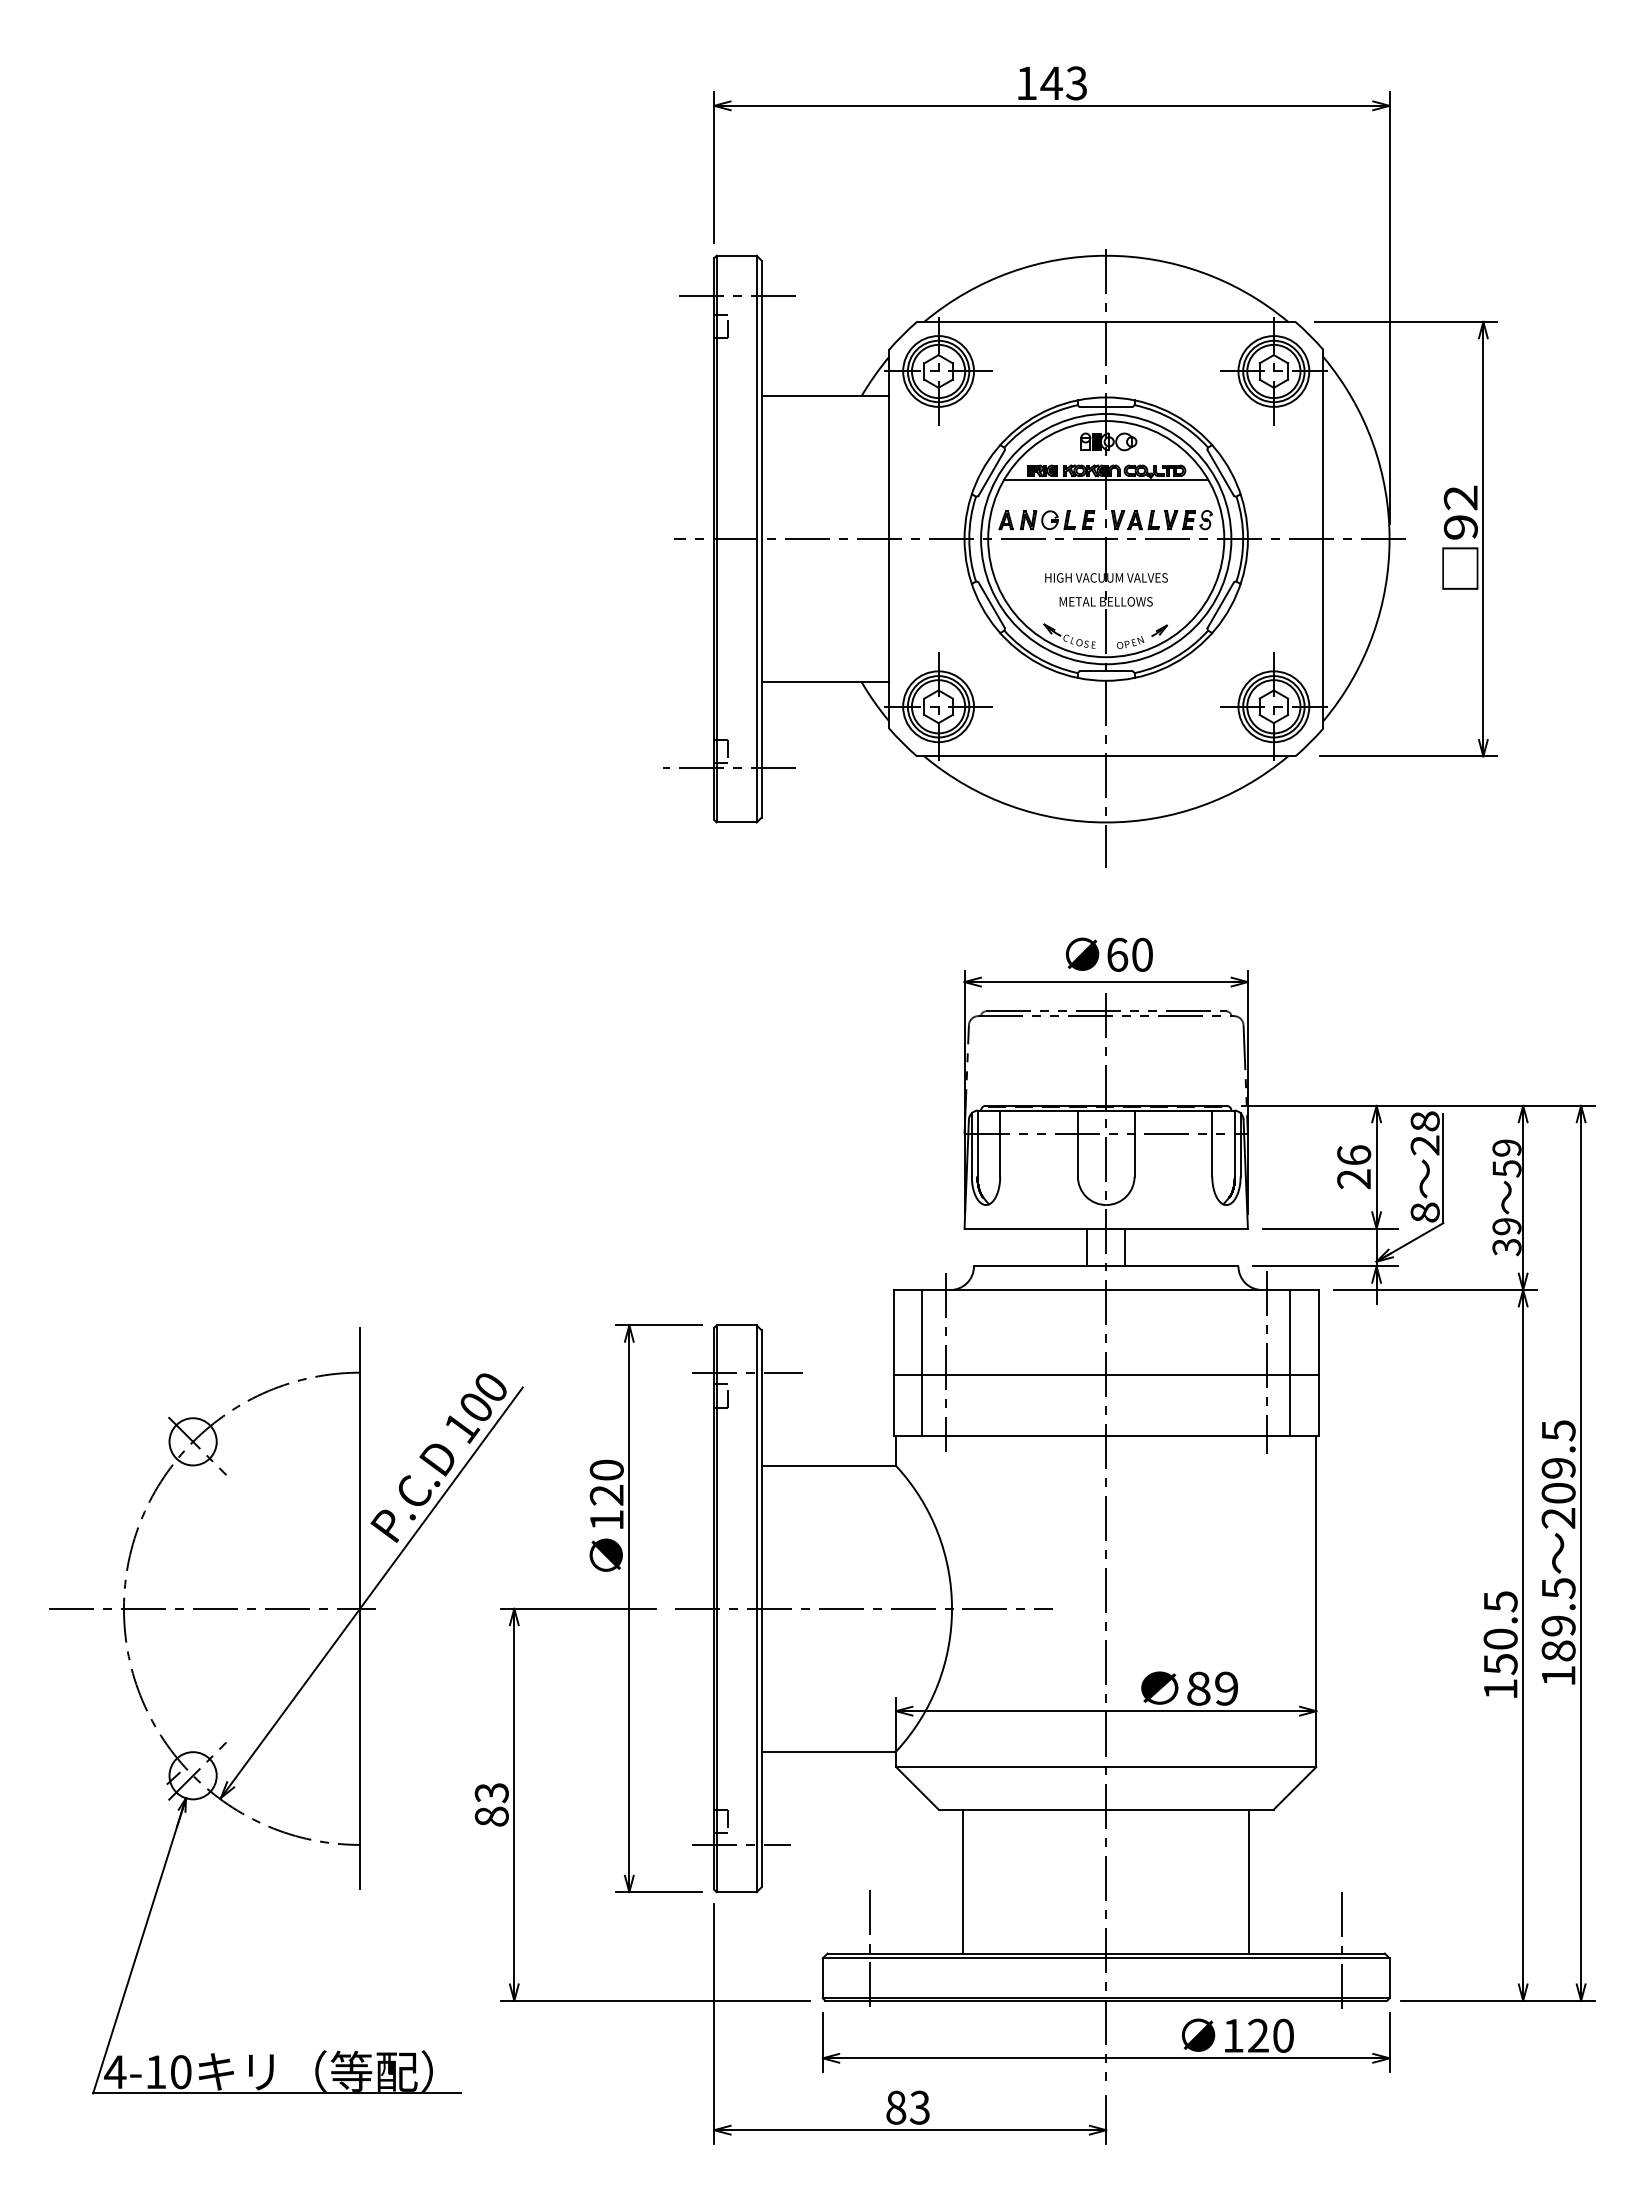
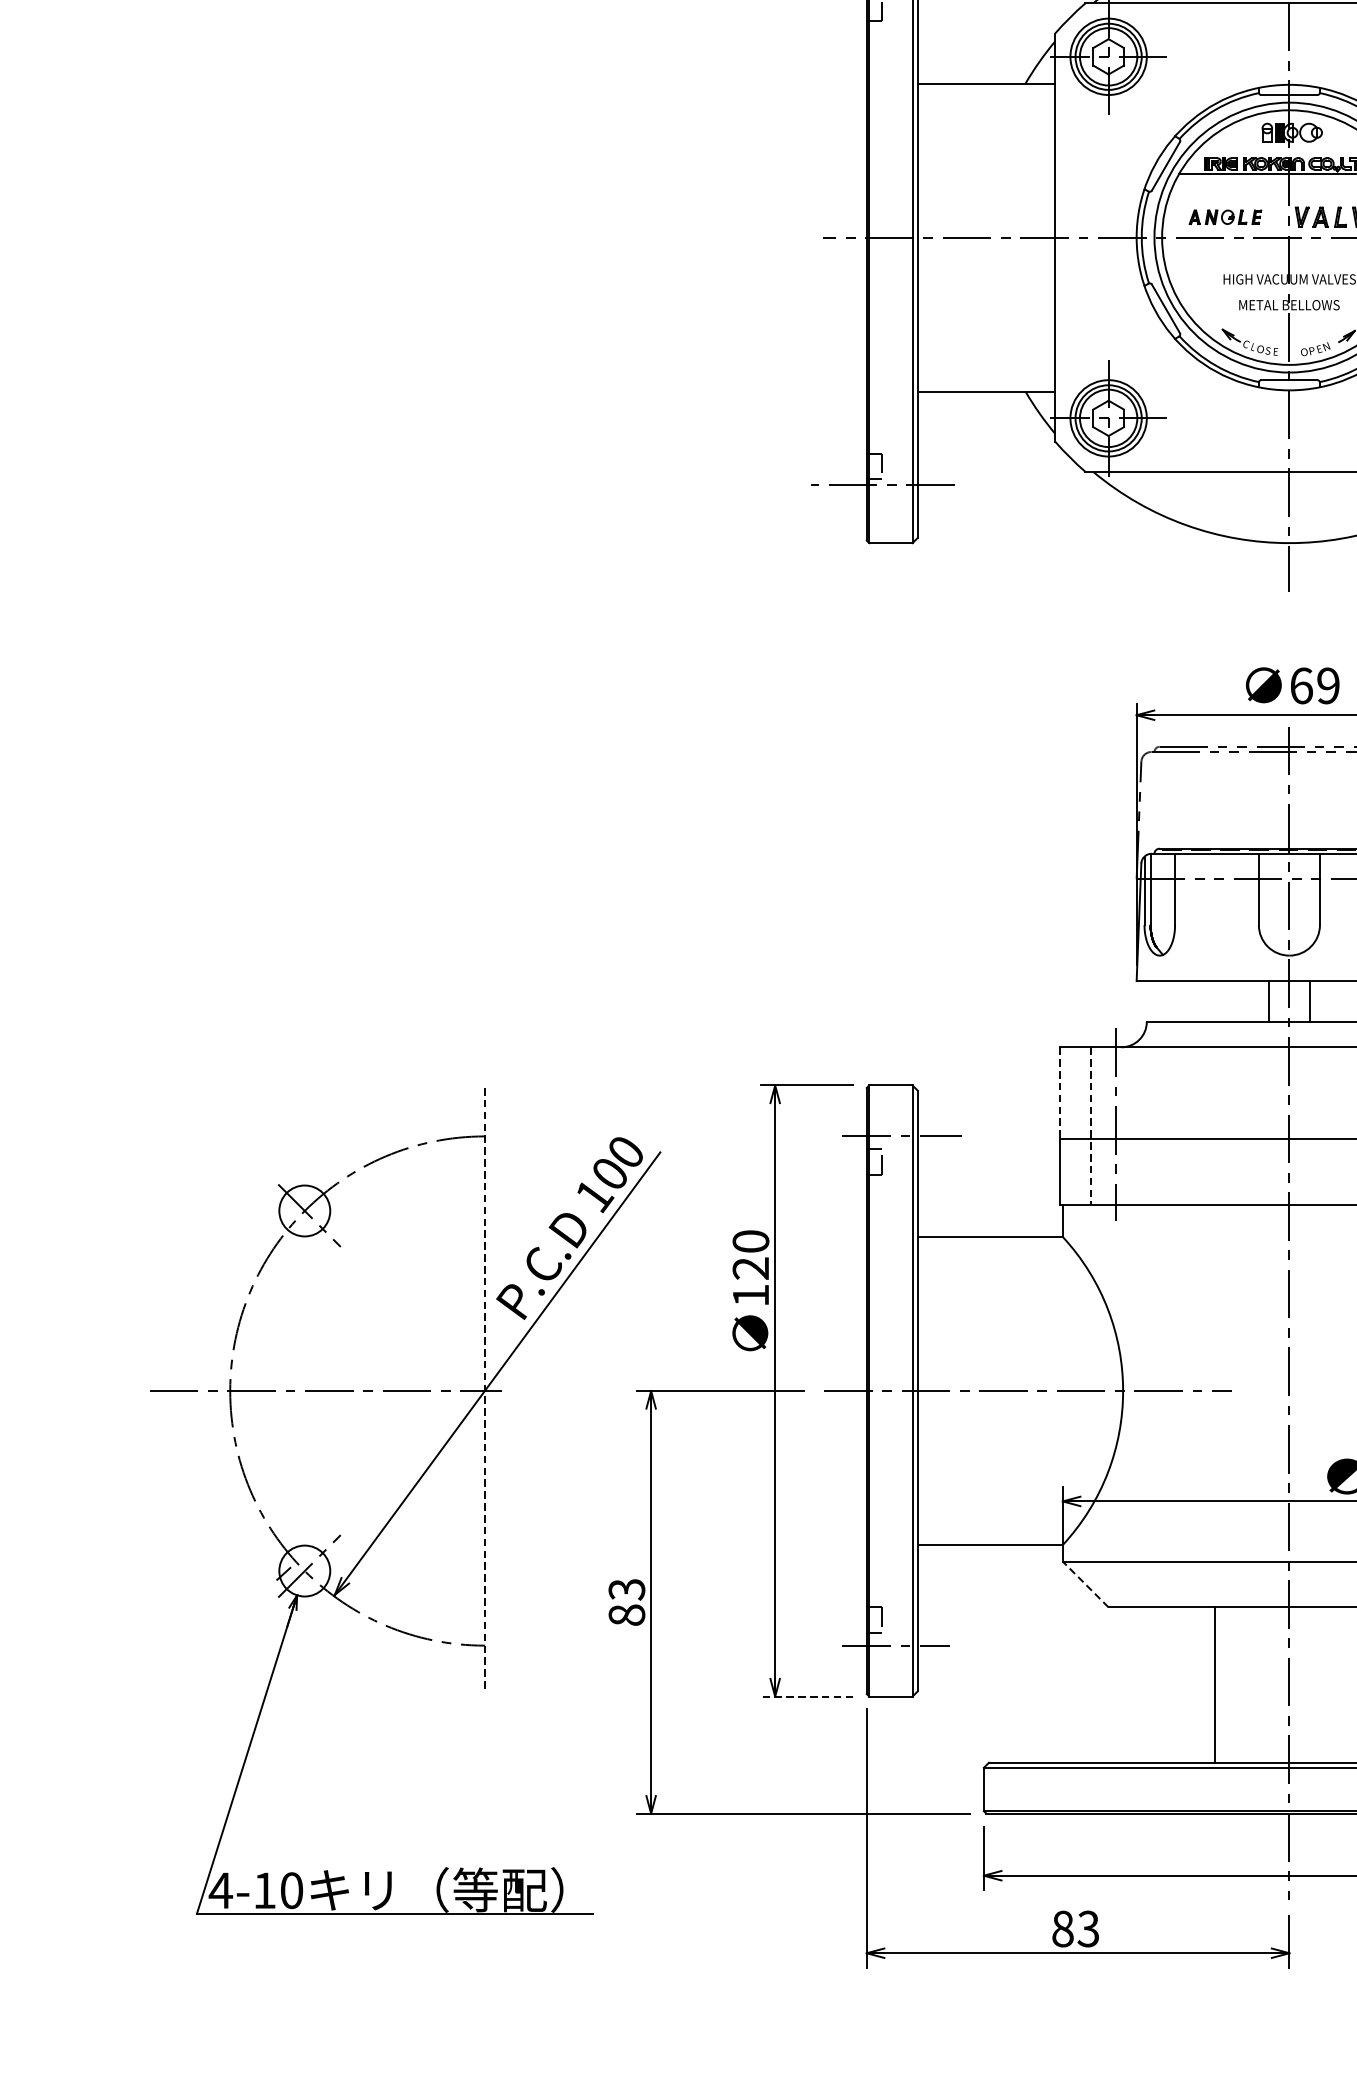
part: (1046, 520) -> (1225, 217), size x0.7
text: (1142, 954) -> (1328, 685), 60 -> 69
line: (893, 1332) -> (1060, 1093), solid -> dashed
line: (922, 1363) -> (1091, 1126), solid -> dashed
line: (360, 1608) -> (485, 1390), solid -> dashed
line: (916, 1787) -> (1084, 1583), solid -> dashed
line: (963, 1881) -> (1215, 1685), moved
line: (658, 1892) -> (806, 1696), solid -> dashed
line: (870, 1949) -> (1035, 1758), removed

